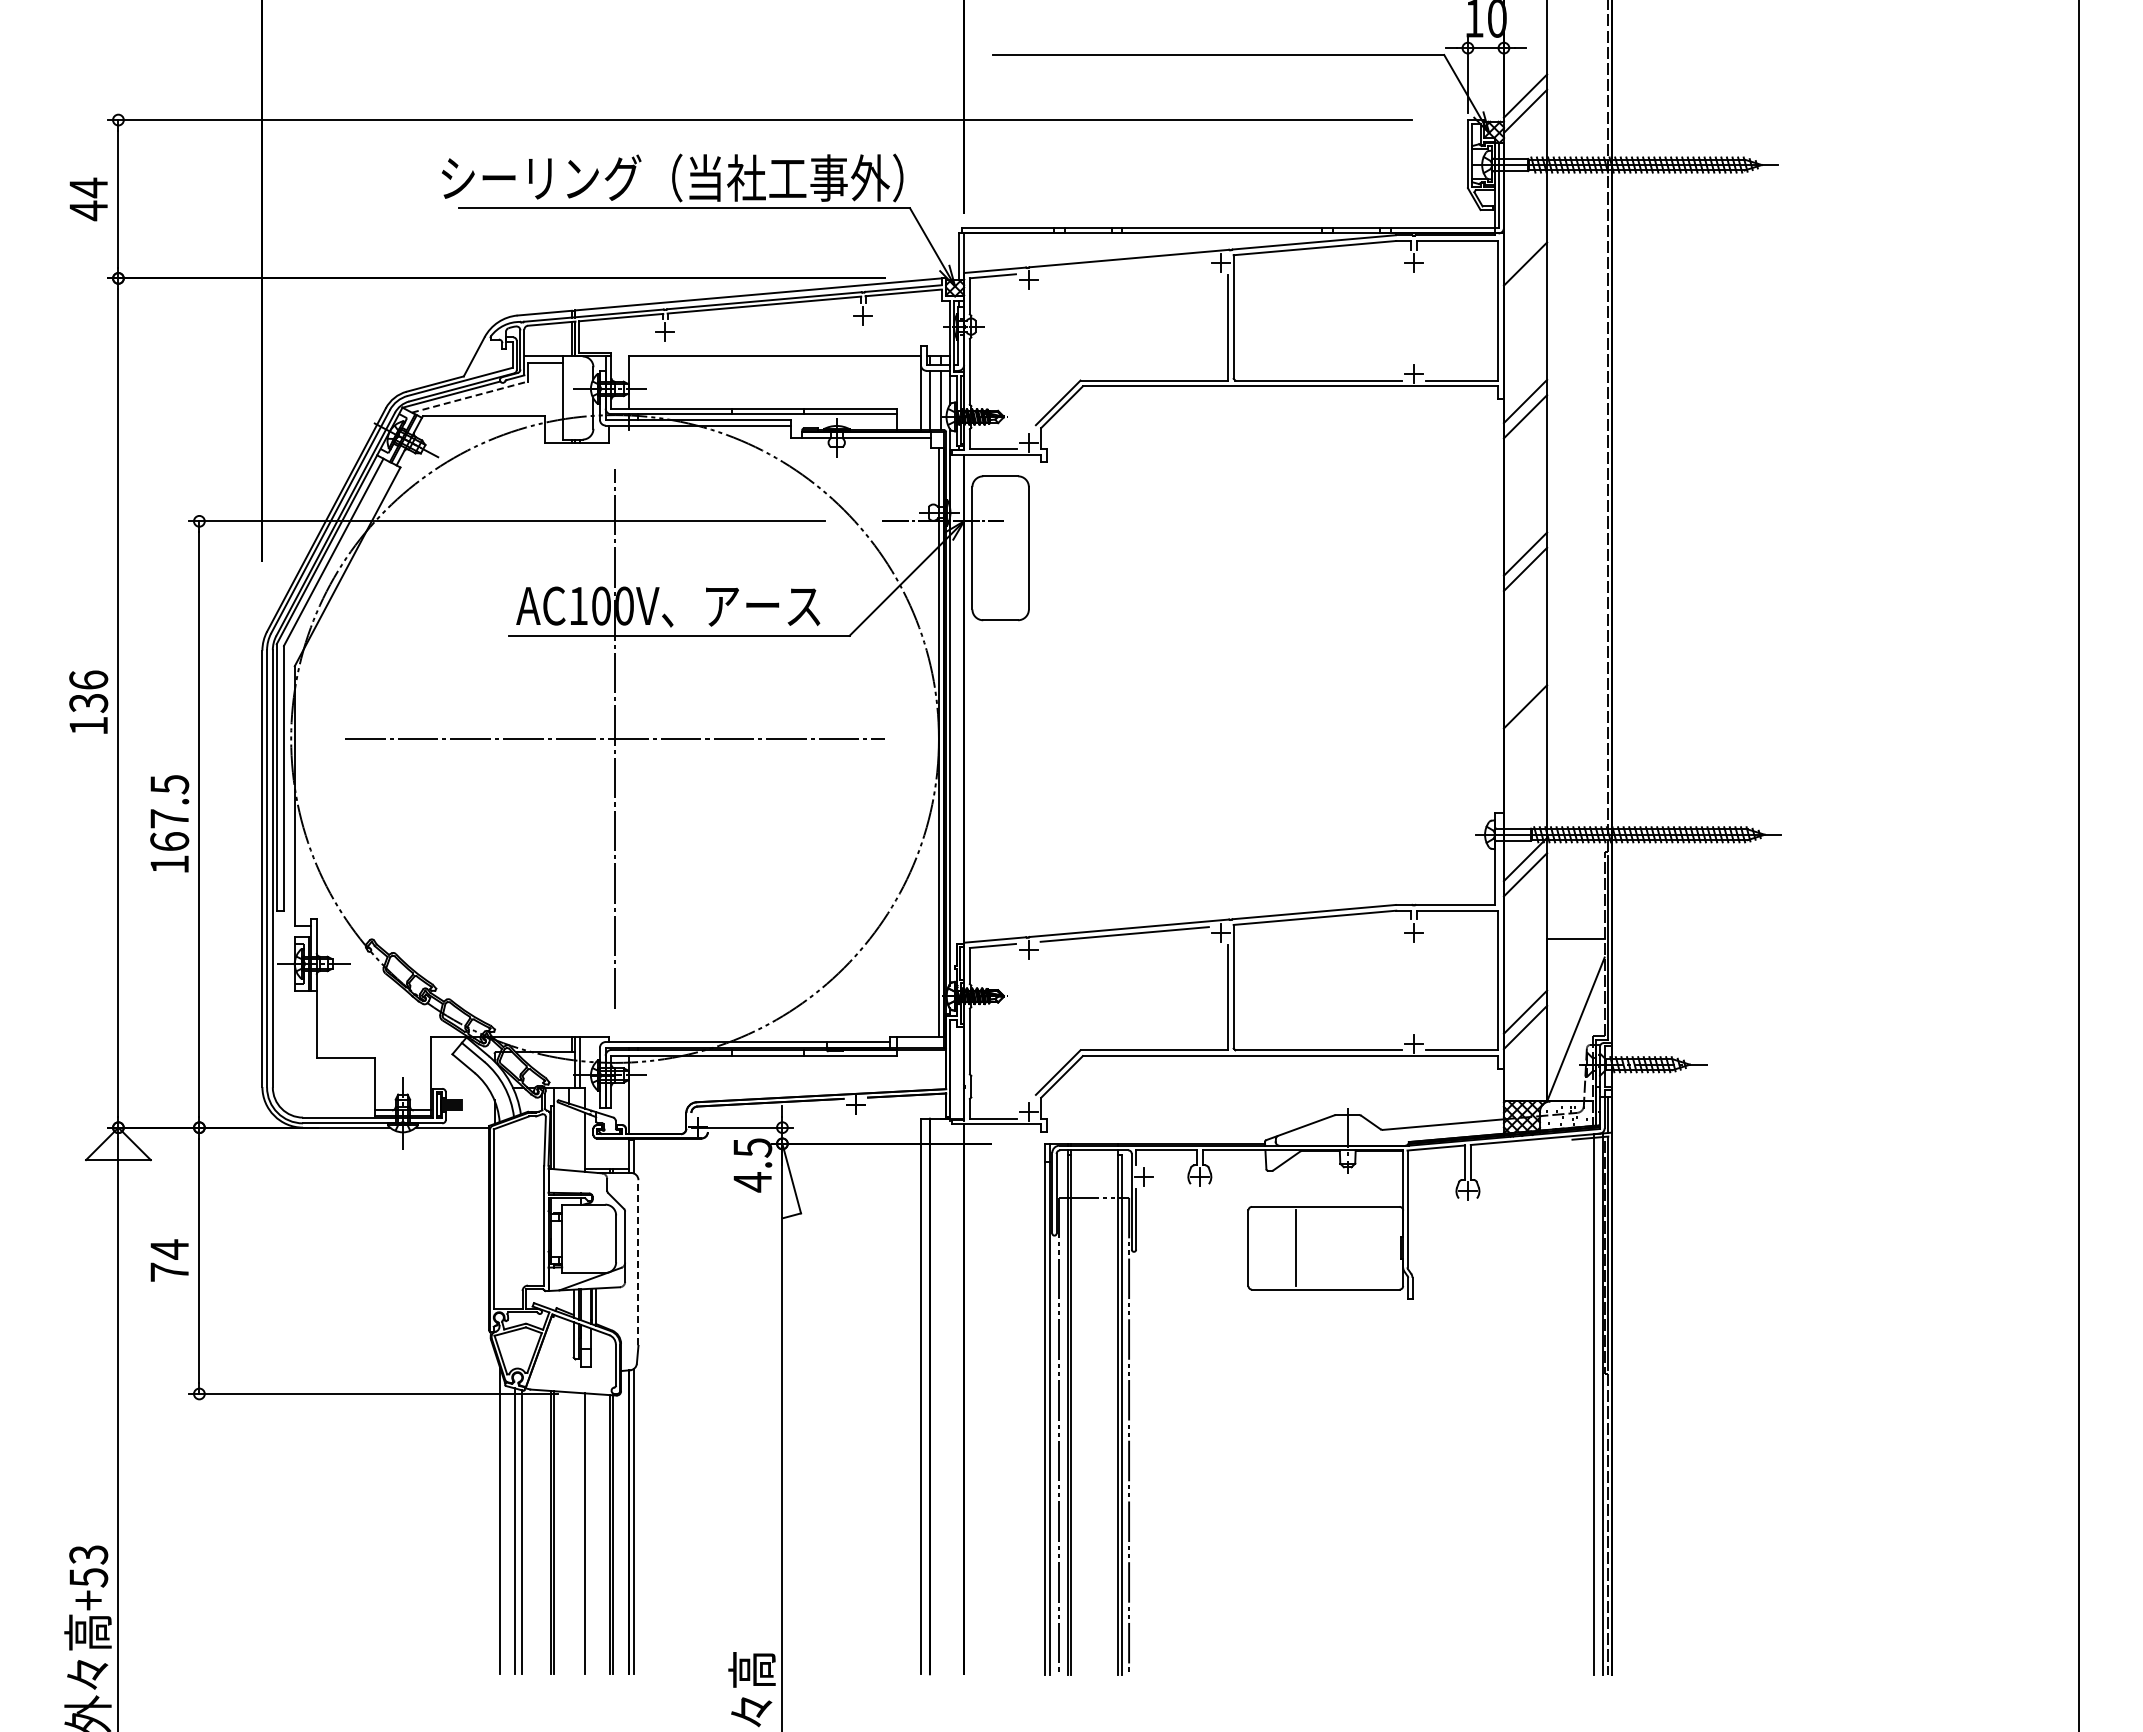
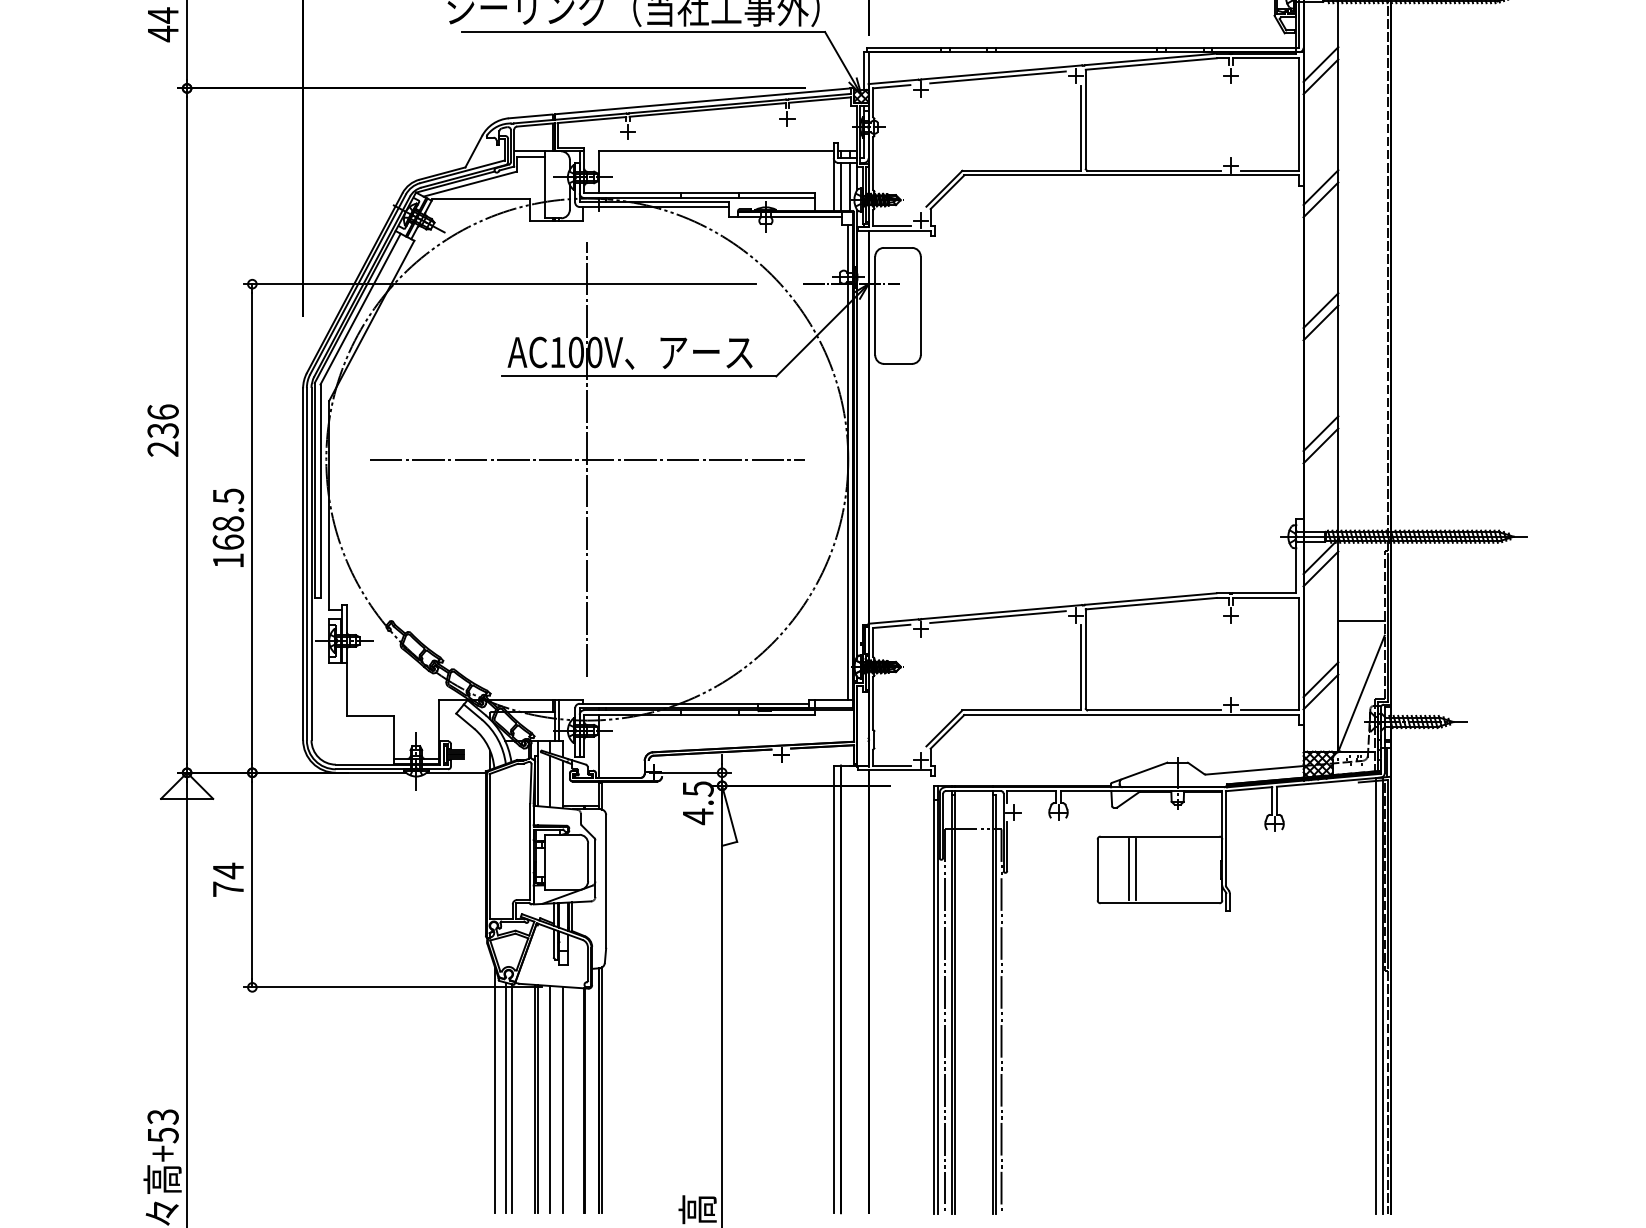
line: (1525, 248) -> (1320, 64), added
line: (1124, 264) -> (997, 77), added
line: (469, 397) -> (470, 184), dashed -> solid
line: (1525, 721) -> (1320, 445), added
text: (88, 725) -> (162, 448), 136 -> 236
text: (169, 818) -> (228, 523), 167.5 -> 168.5
line: (569, 1138) -> (550, 781), added
line: (1287, 1248) -> (1129, 870), added
line: (638, 1262) -> (606, 881), dashed -> solid
line: (569, 1533) -> (550, 1099), added

